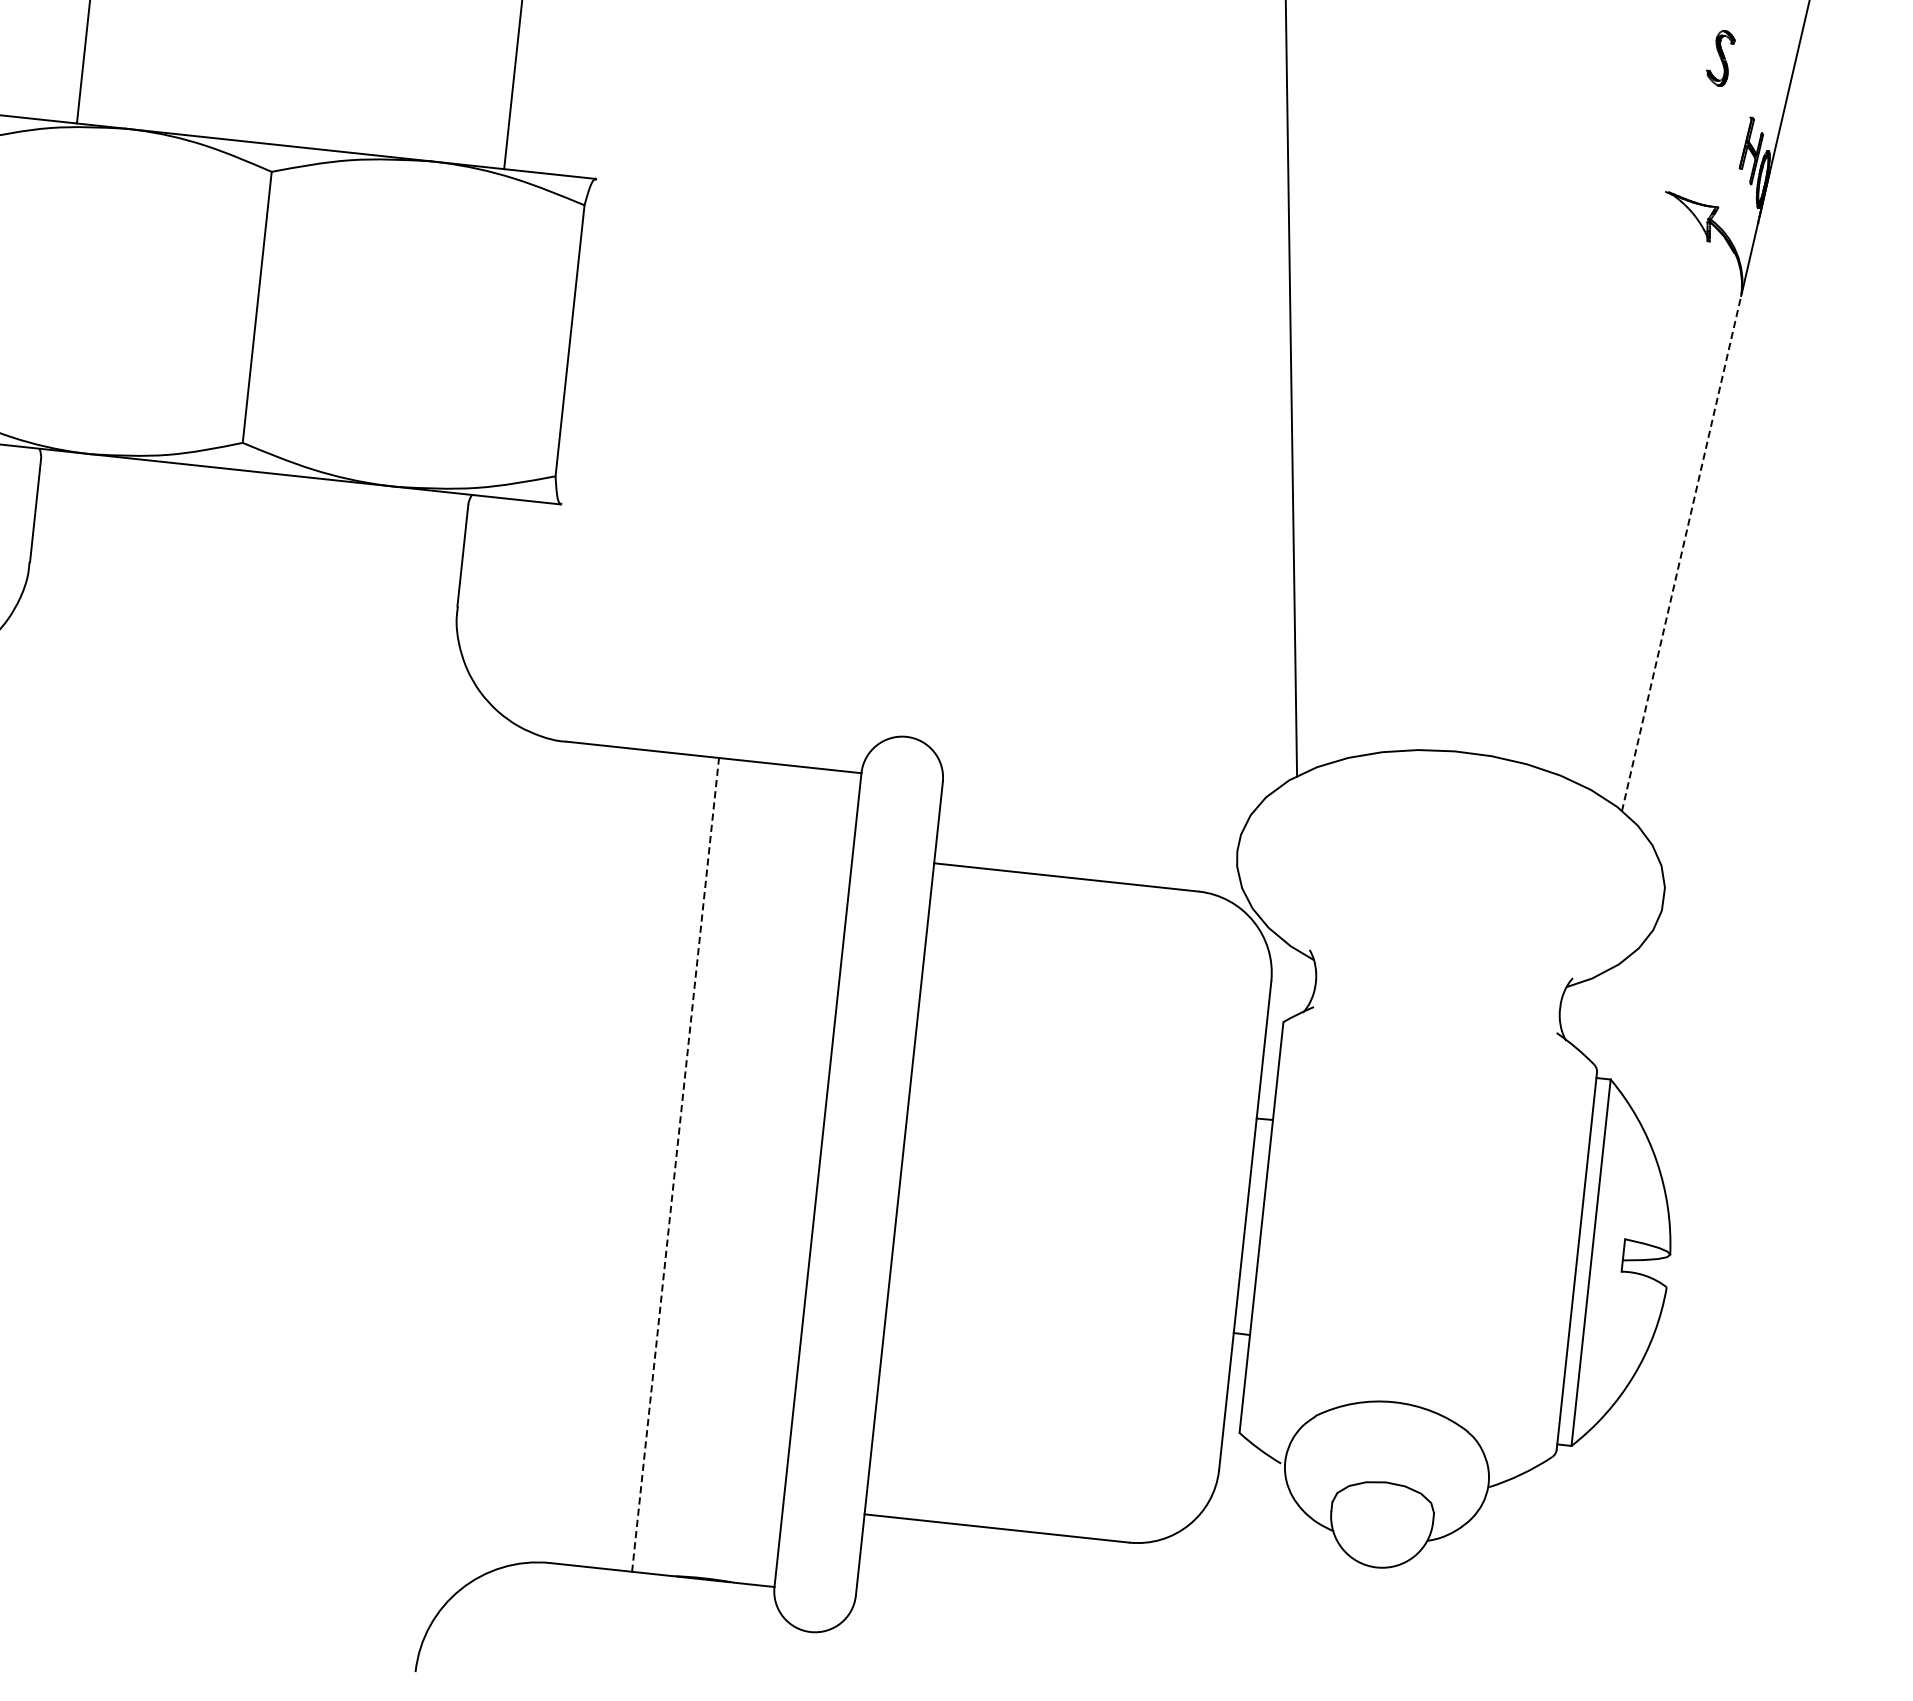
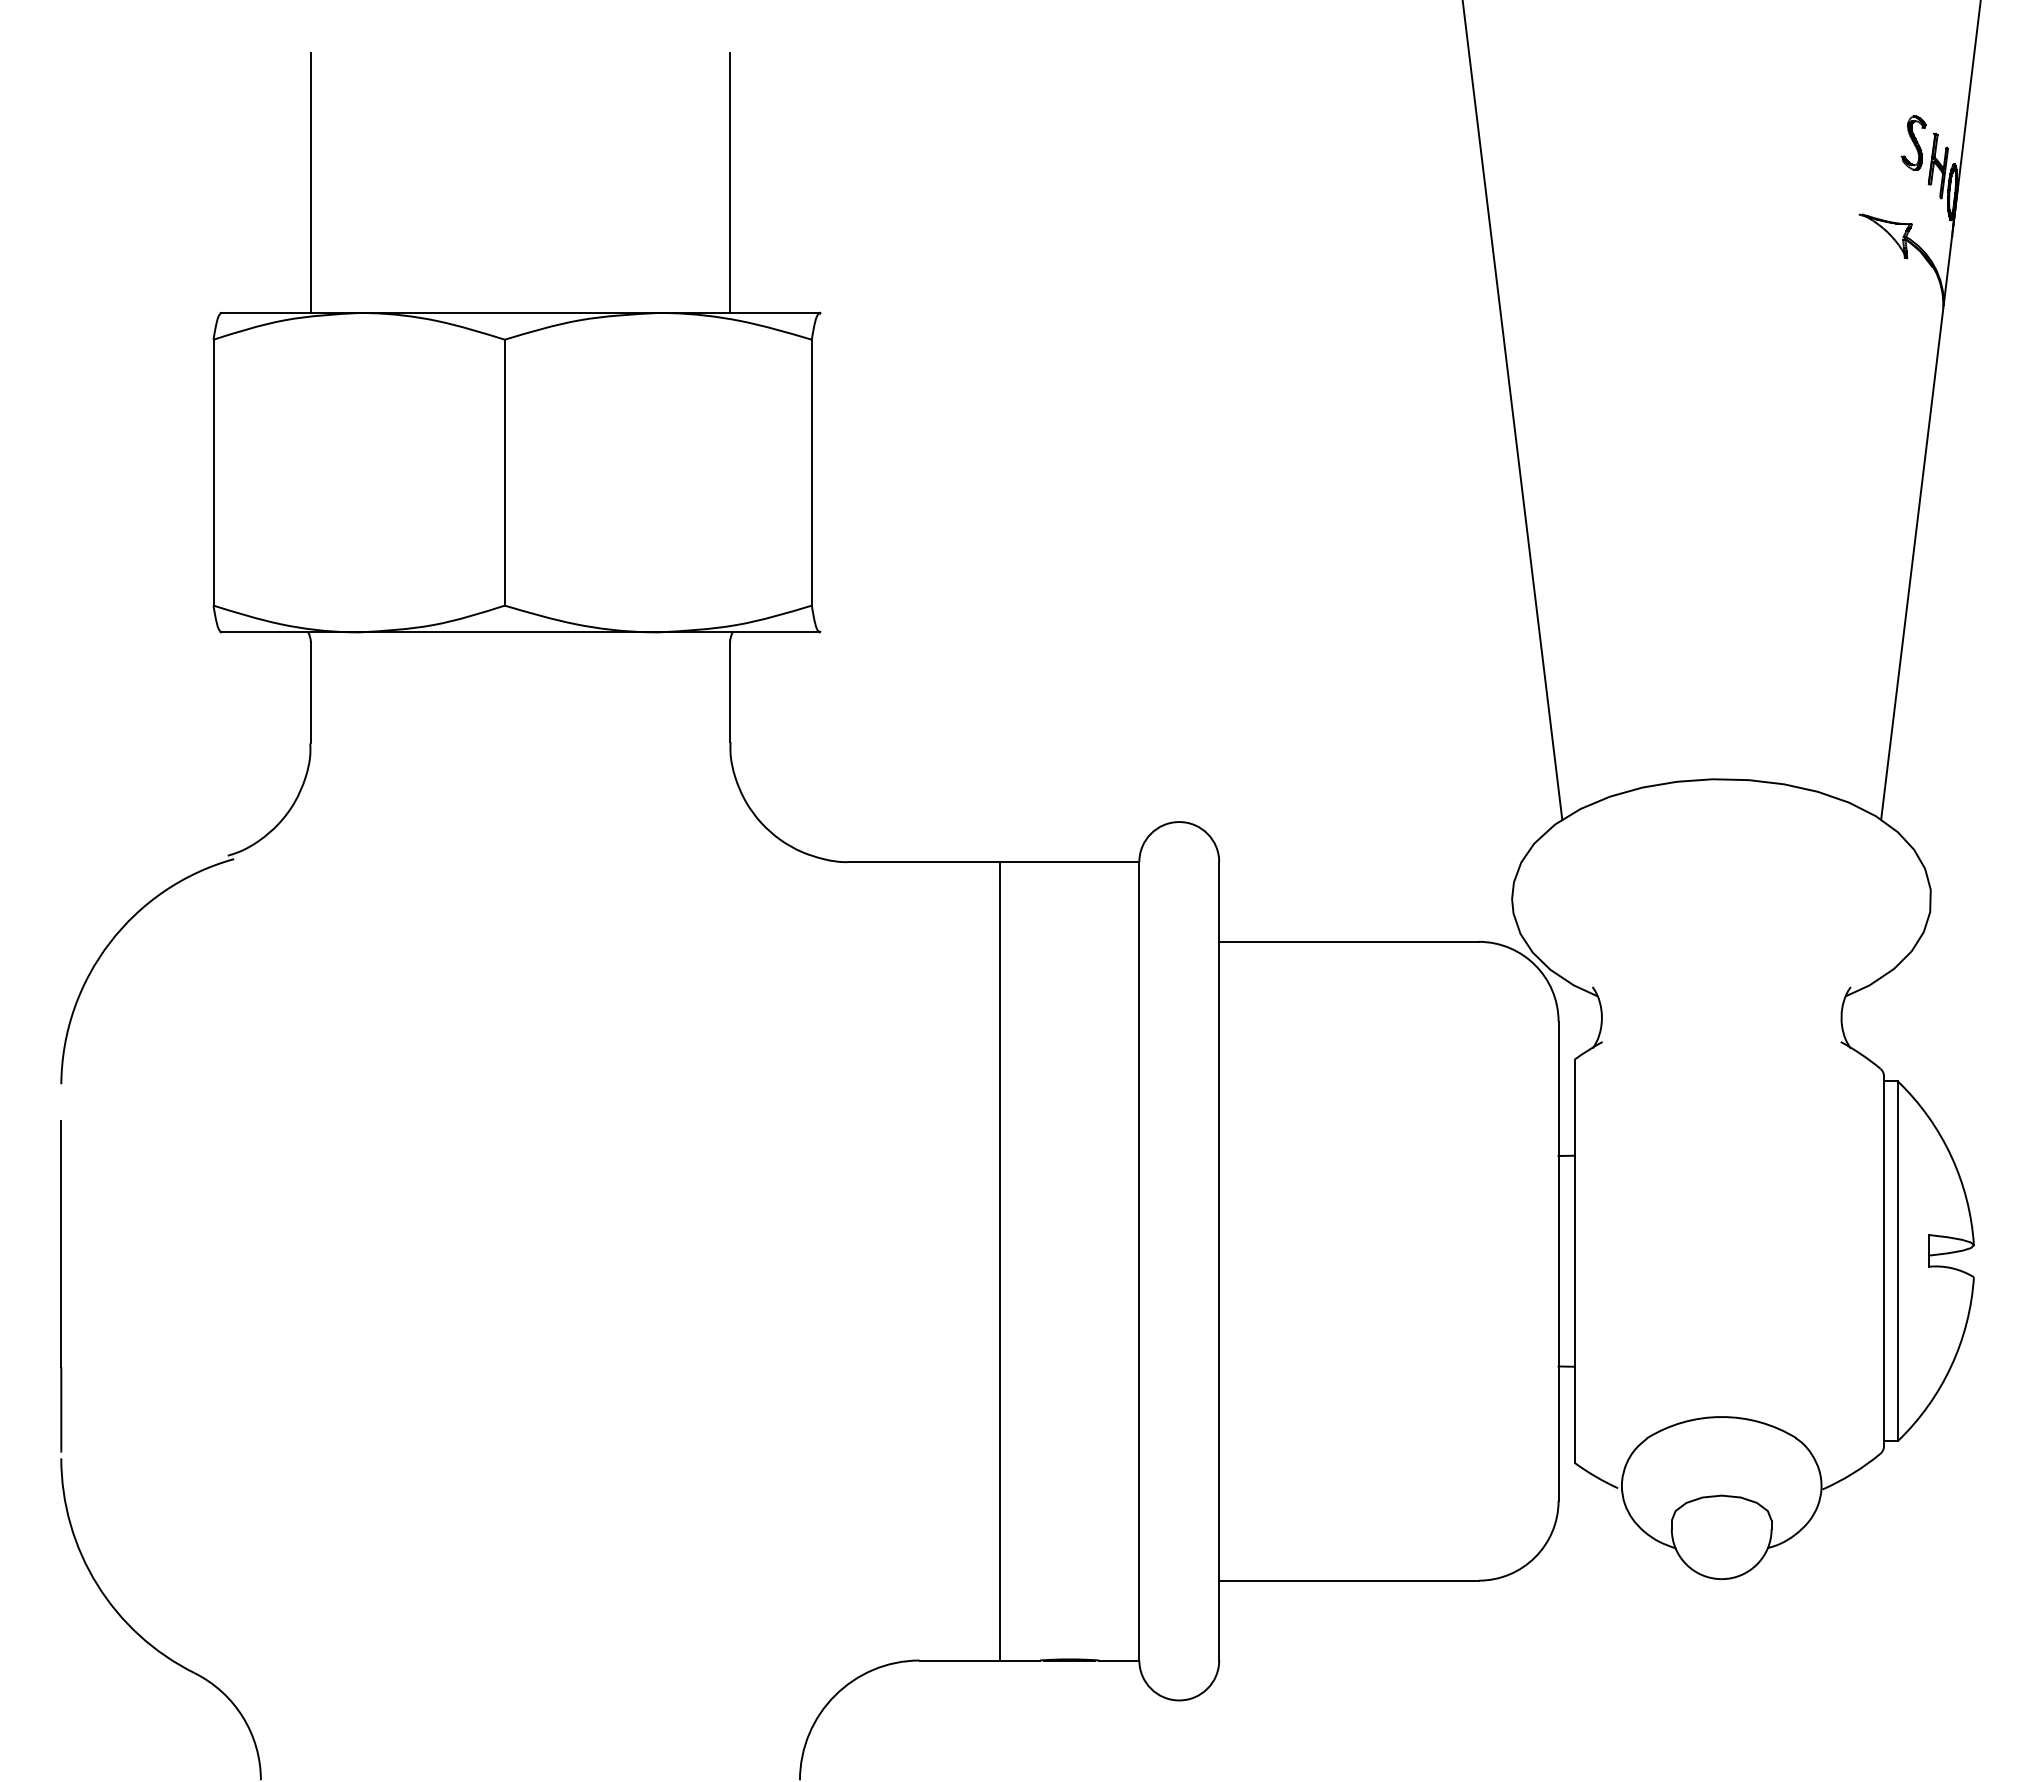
part: (1720, 57) -> (1913, 142), moved
line: (1681, 554) -> (1912, 564), dashed -> solid
line: (675, 1164) -> (999, 1260), dashed -> solid

